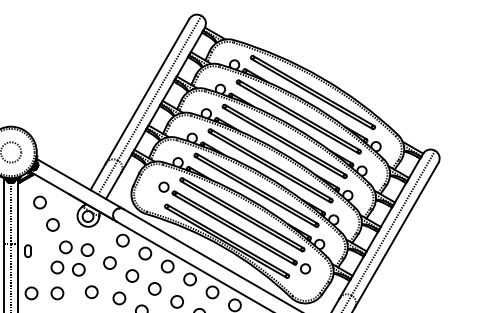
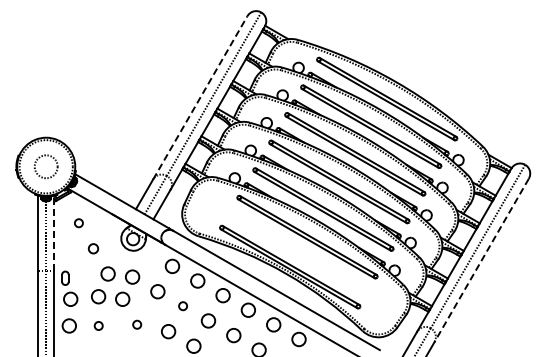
line: (147, 91) -> (200, 97), solid -> dashed
circle: (39, 201) -> (78, 222), size x0.6
line: (18, 210) -> (54, 232), solid -> dashed
circle: (52, 224) -> (93, 248), size x0.7
part: (234, 227) -> (298, 251), removed
line: (396, 235) -> (481, 260), solid -> dashed
circle: (32, 269) -> (70, 298), added
circle: (131, 275) -> (182, 305), size x0.6
circle: (57, 292) -> (98, 325), size x0.6
circle: (91, 292) -> (136, 324), size x0.6

